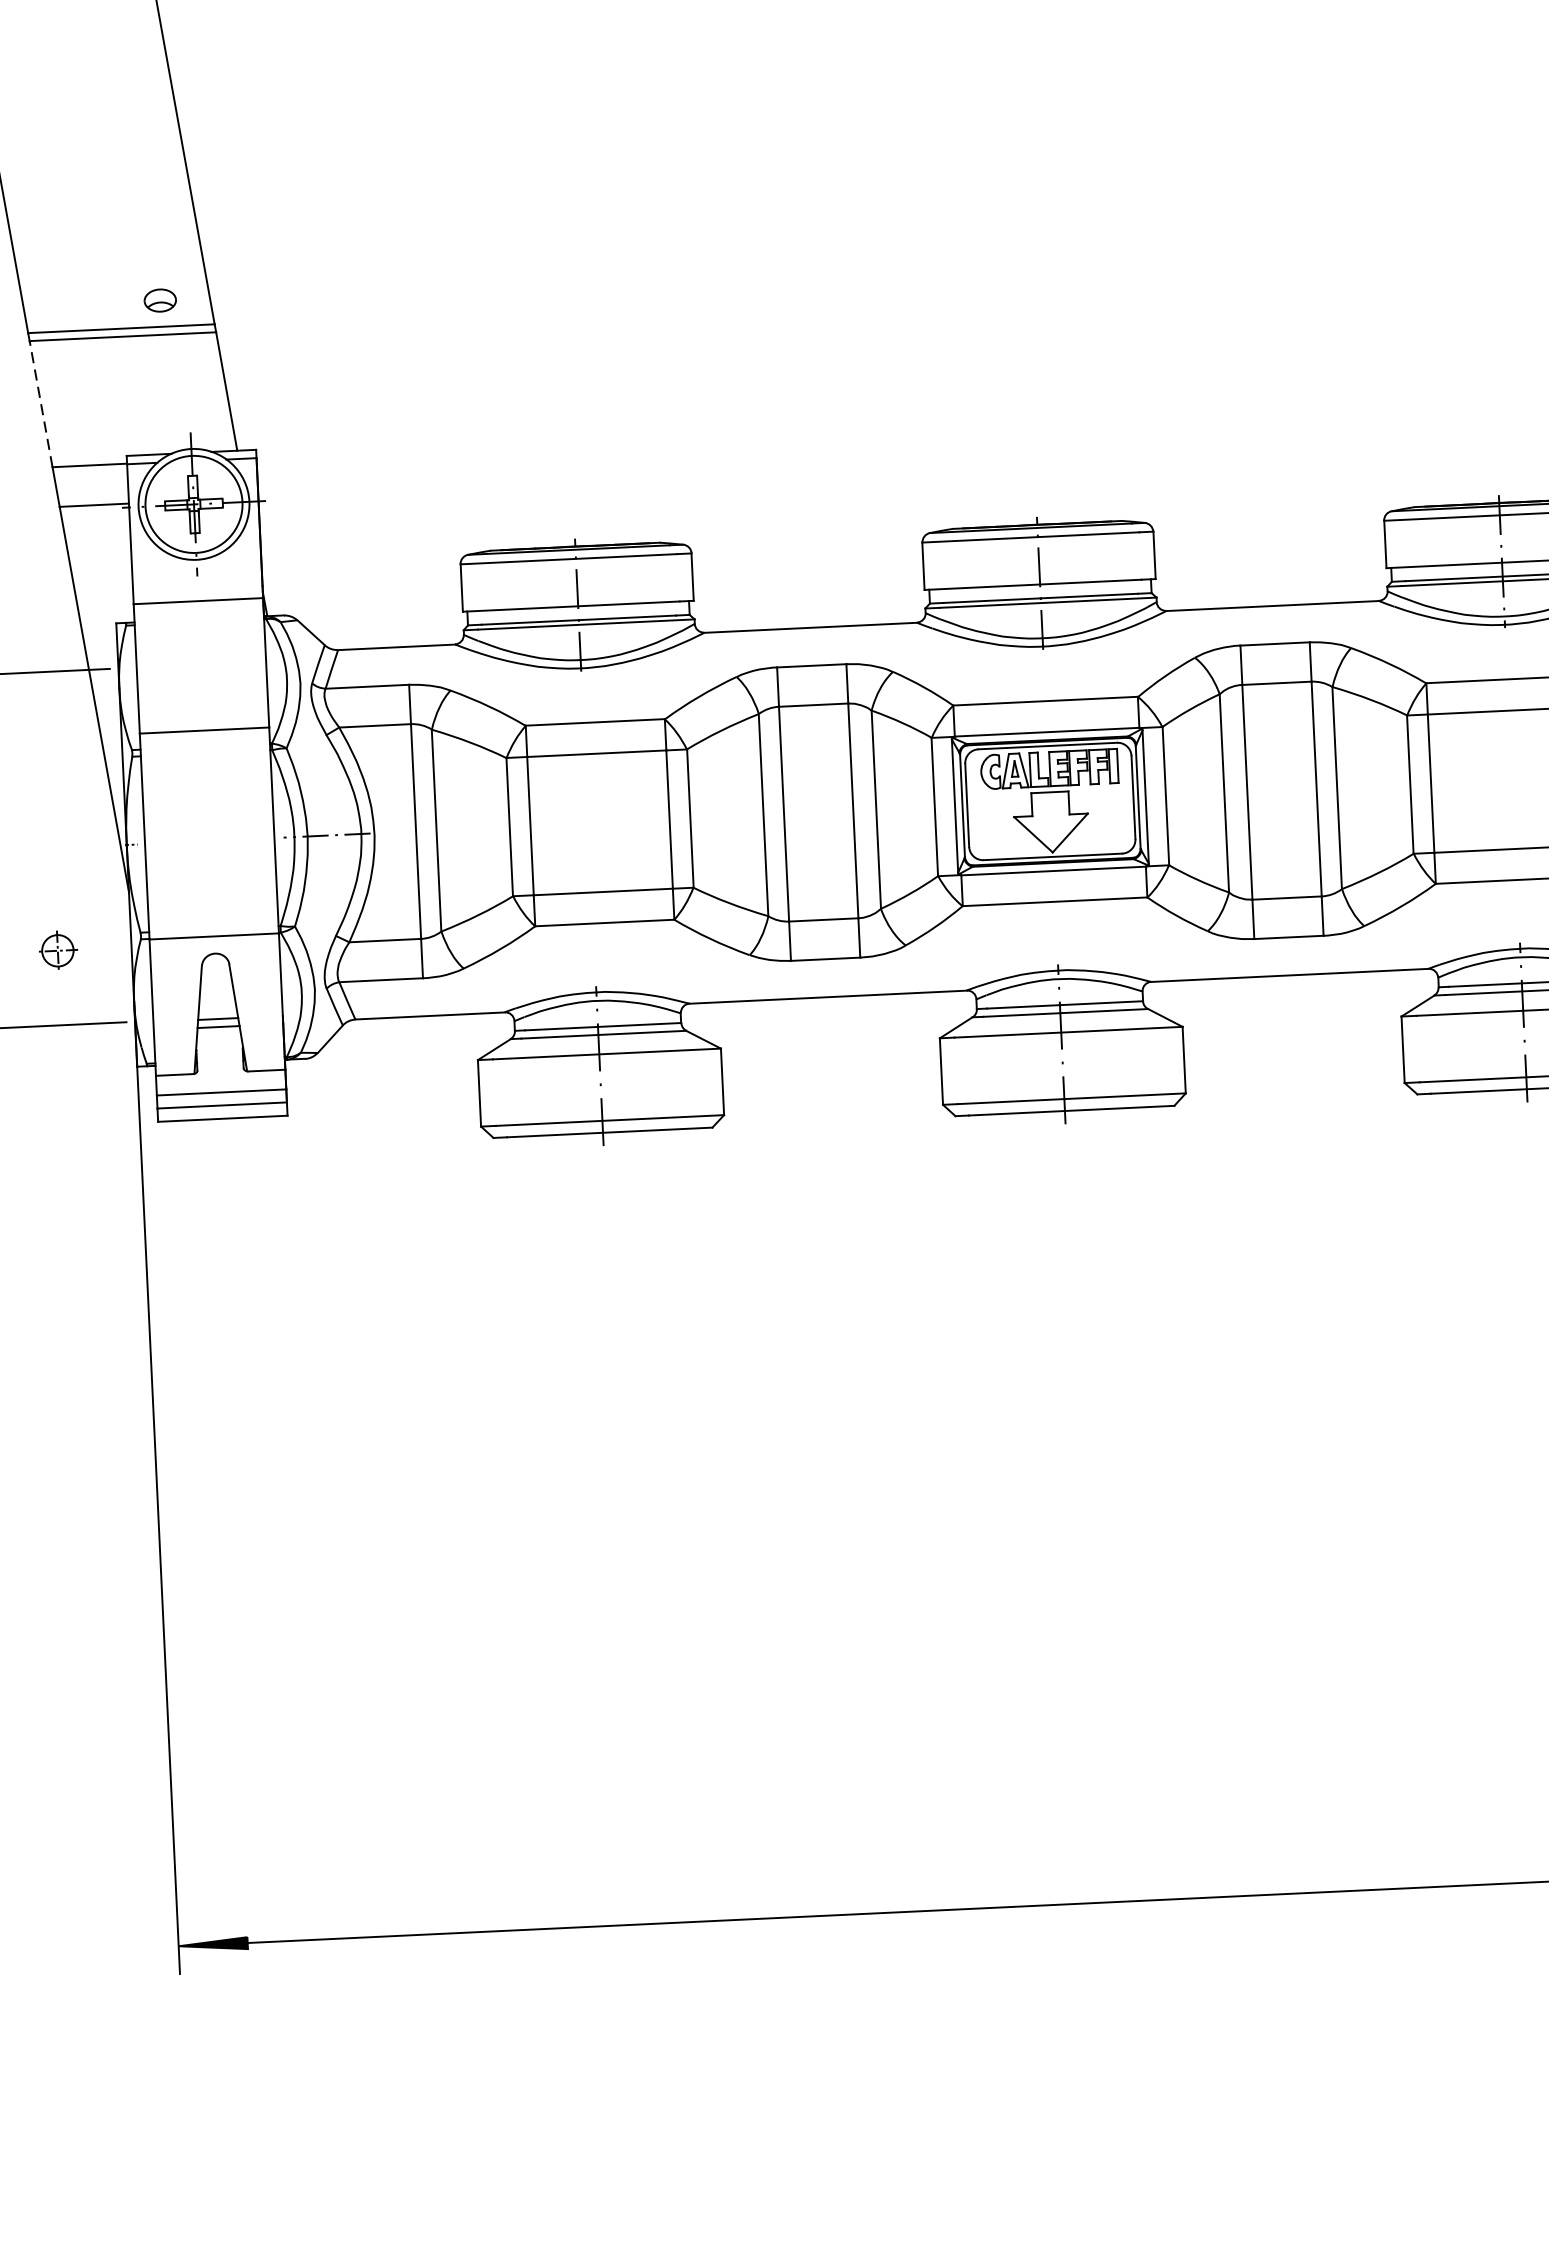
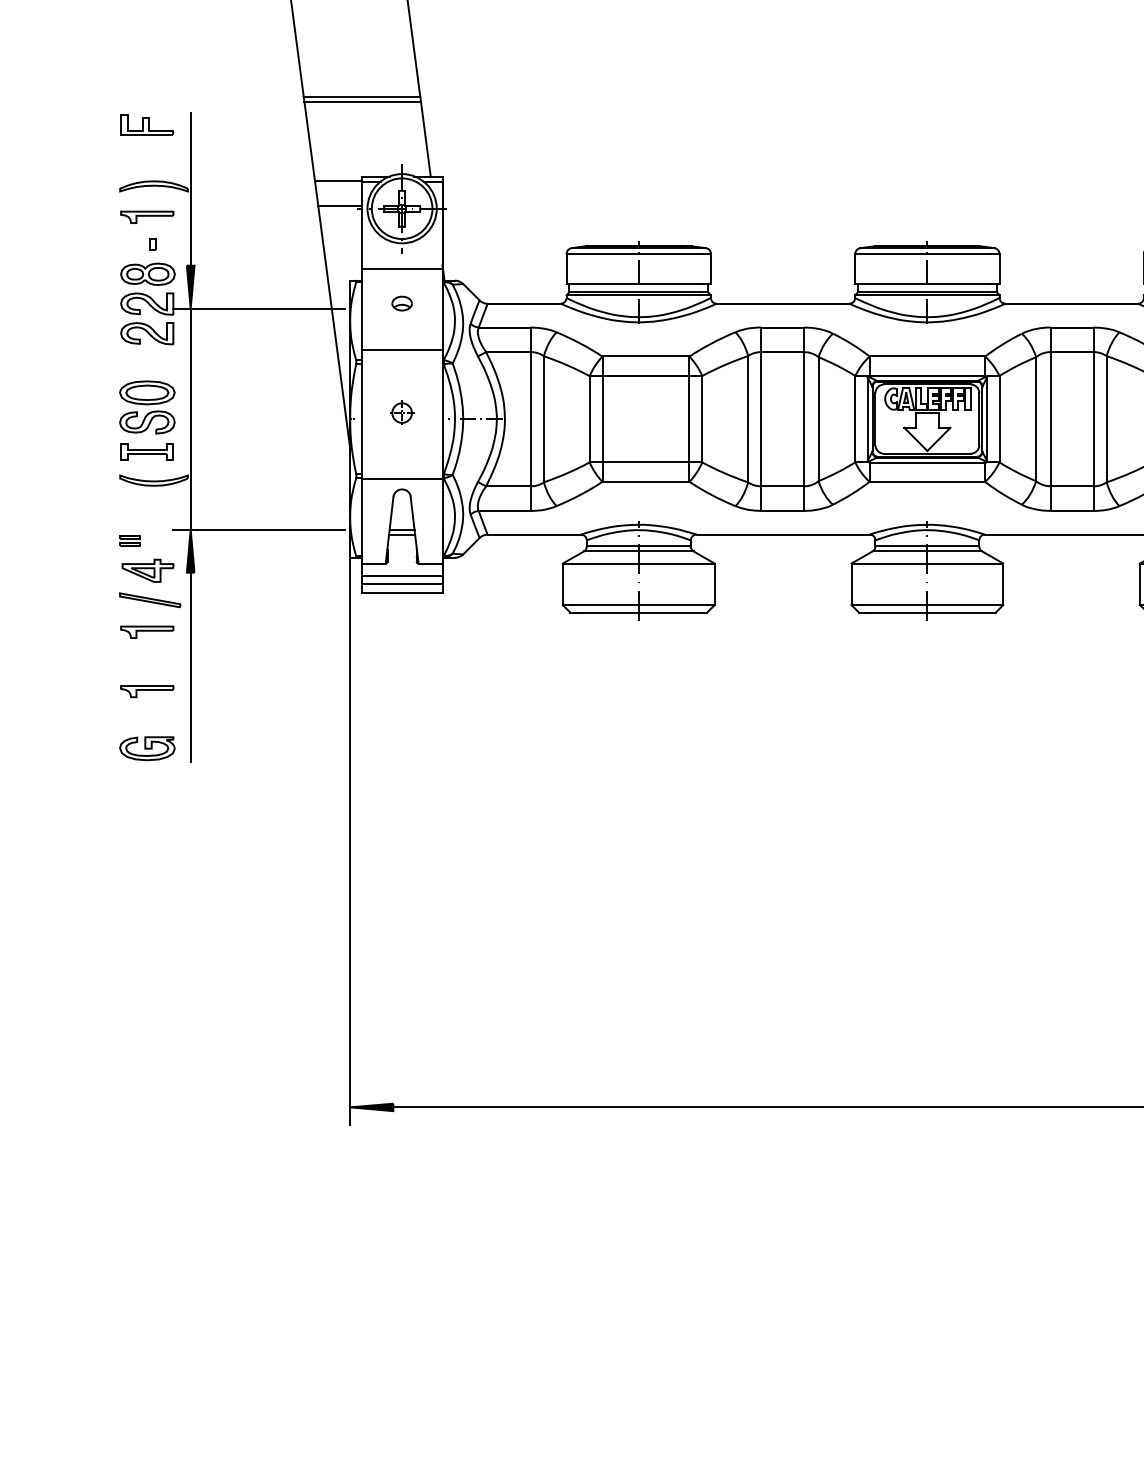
part: (159, 300) -> (401, 303), moved
line: (40, 403) -> (309, 141), dashed -> solid
part: (58, 949) -> (402, 412), moved

